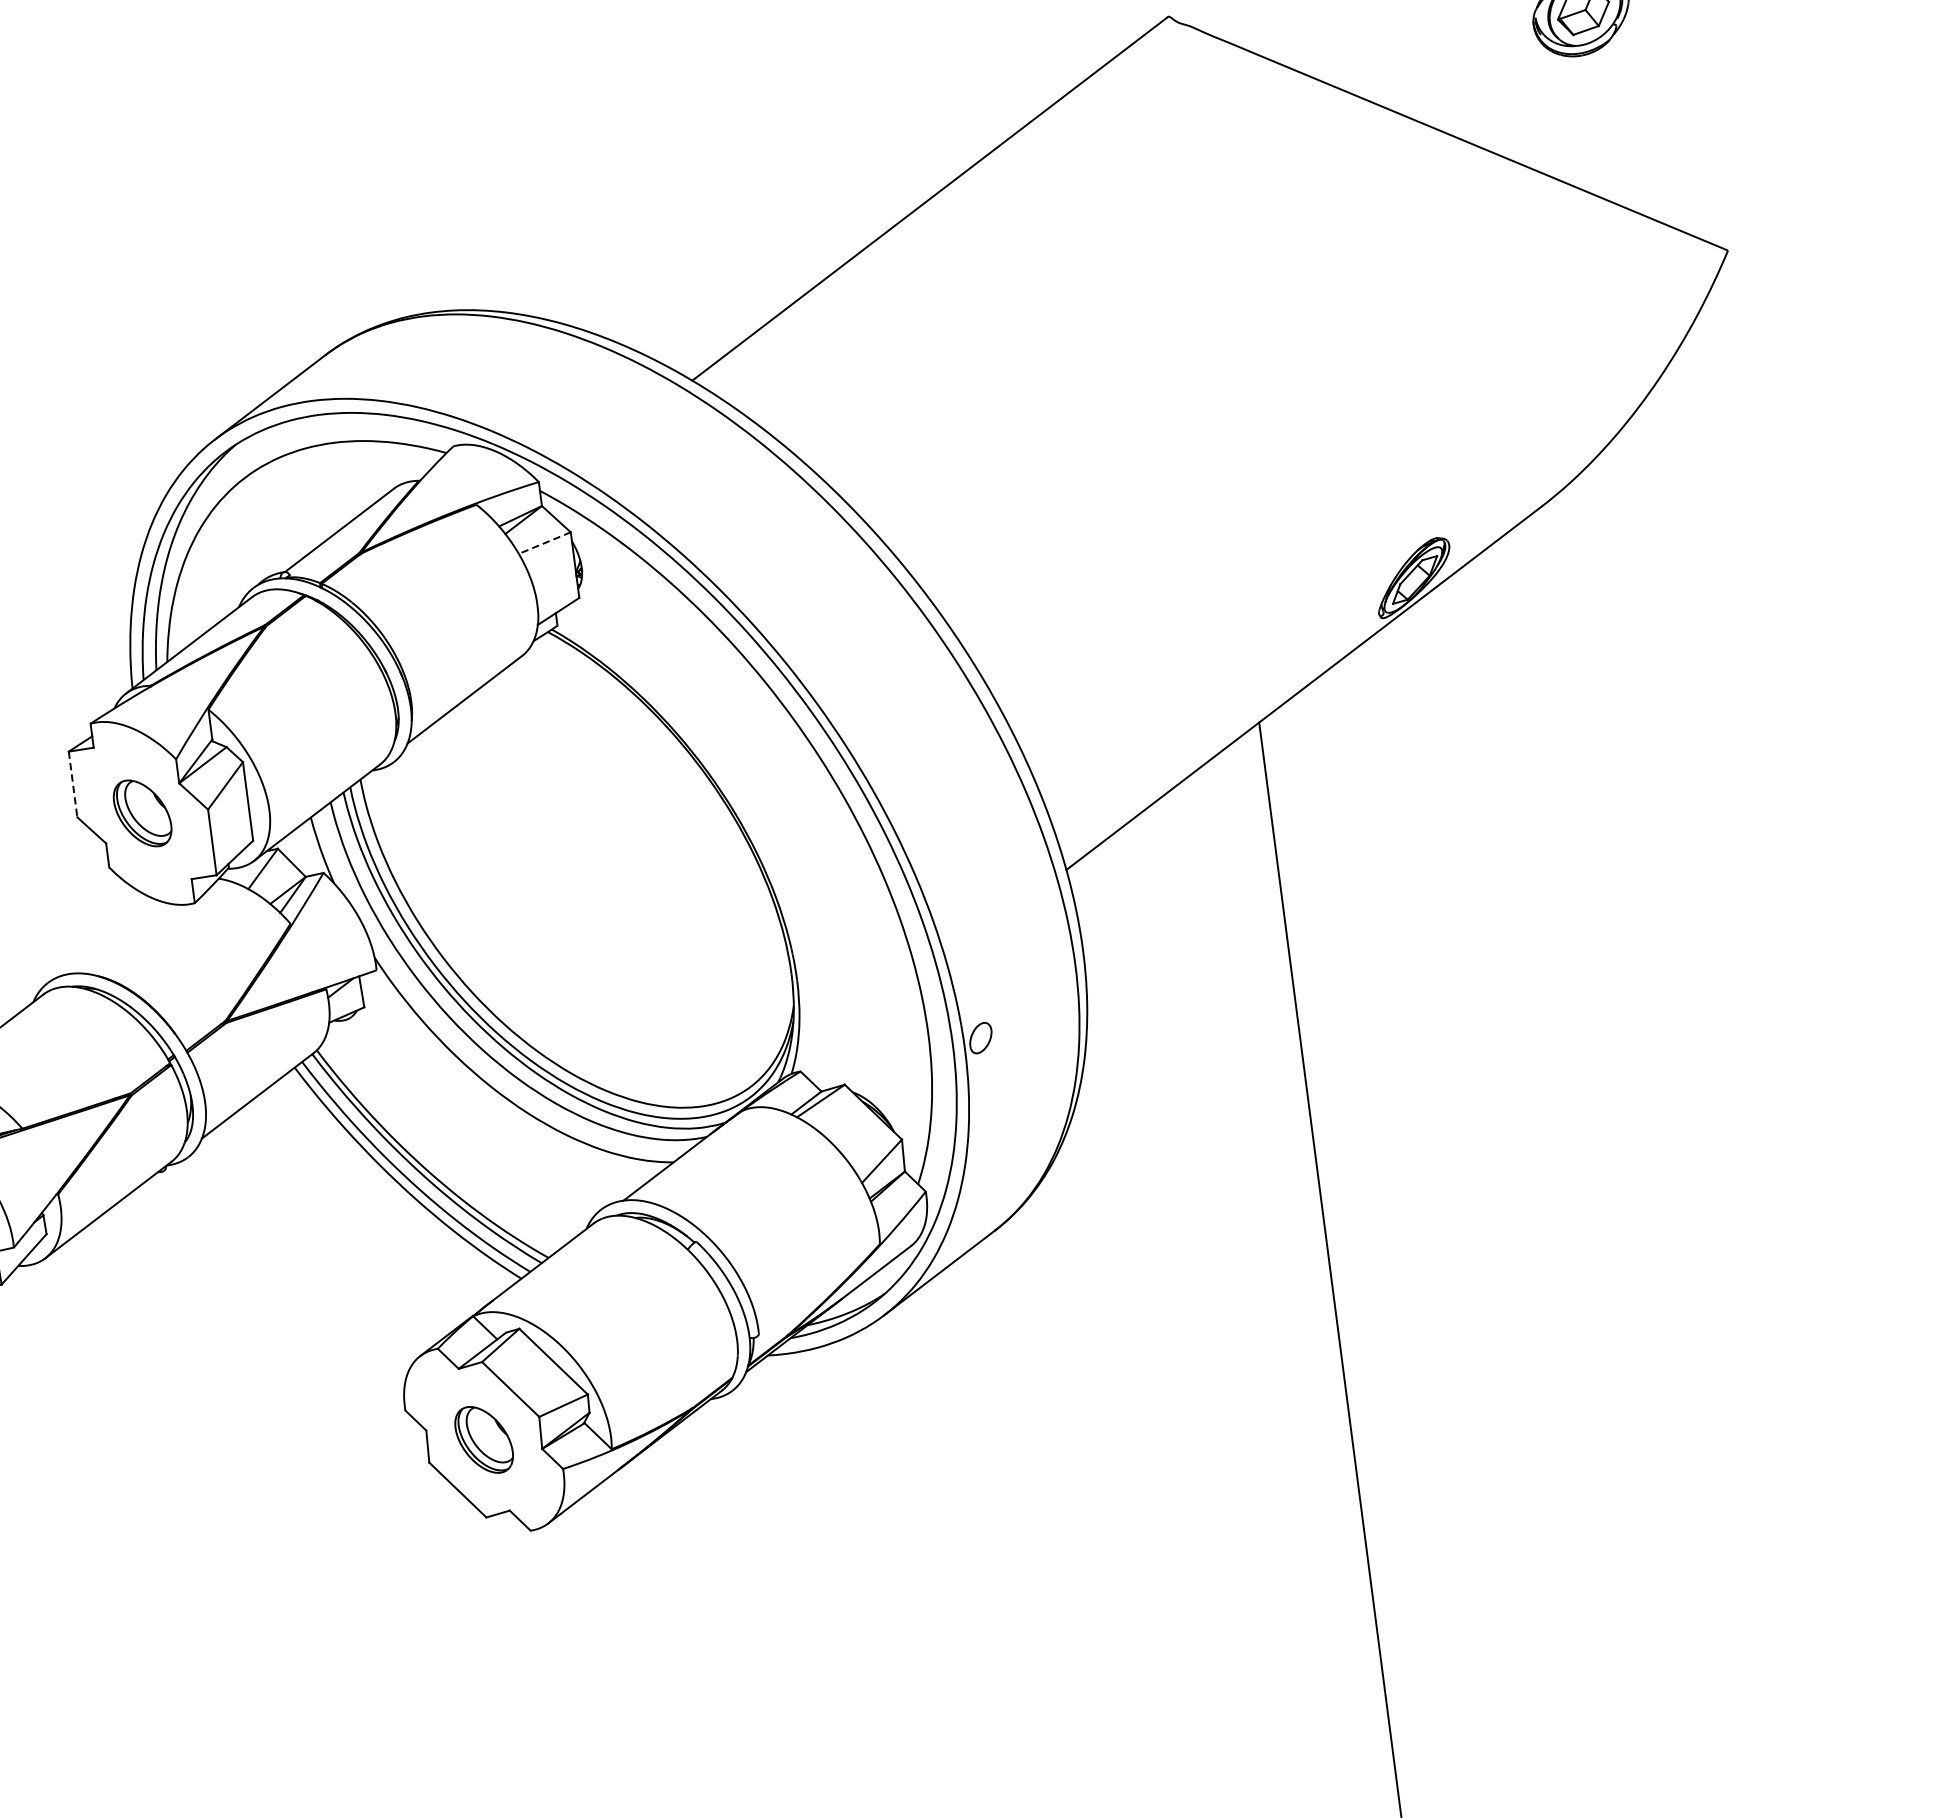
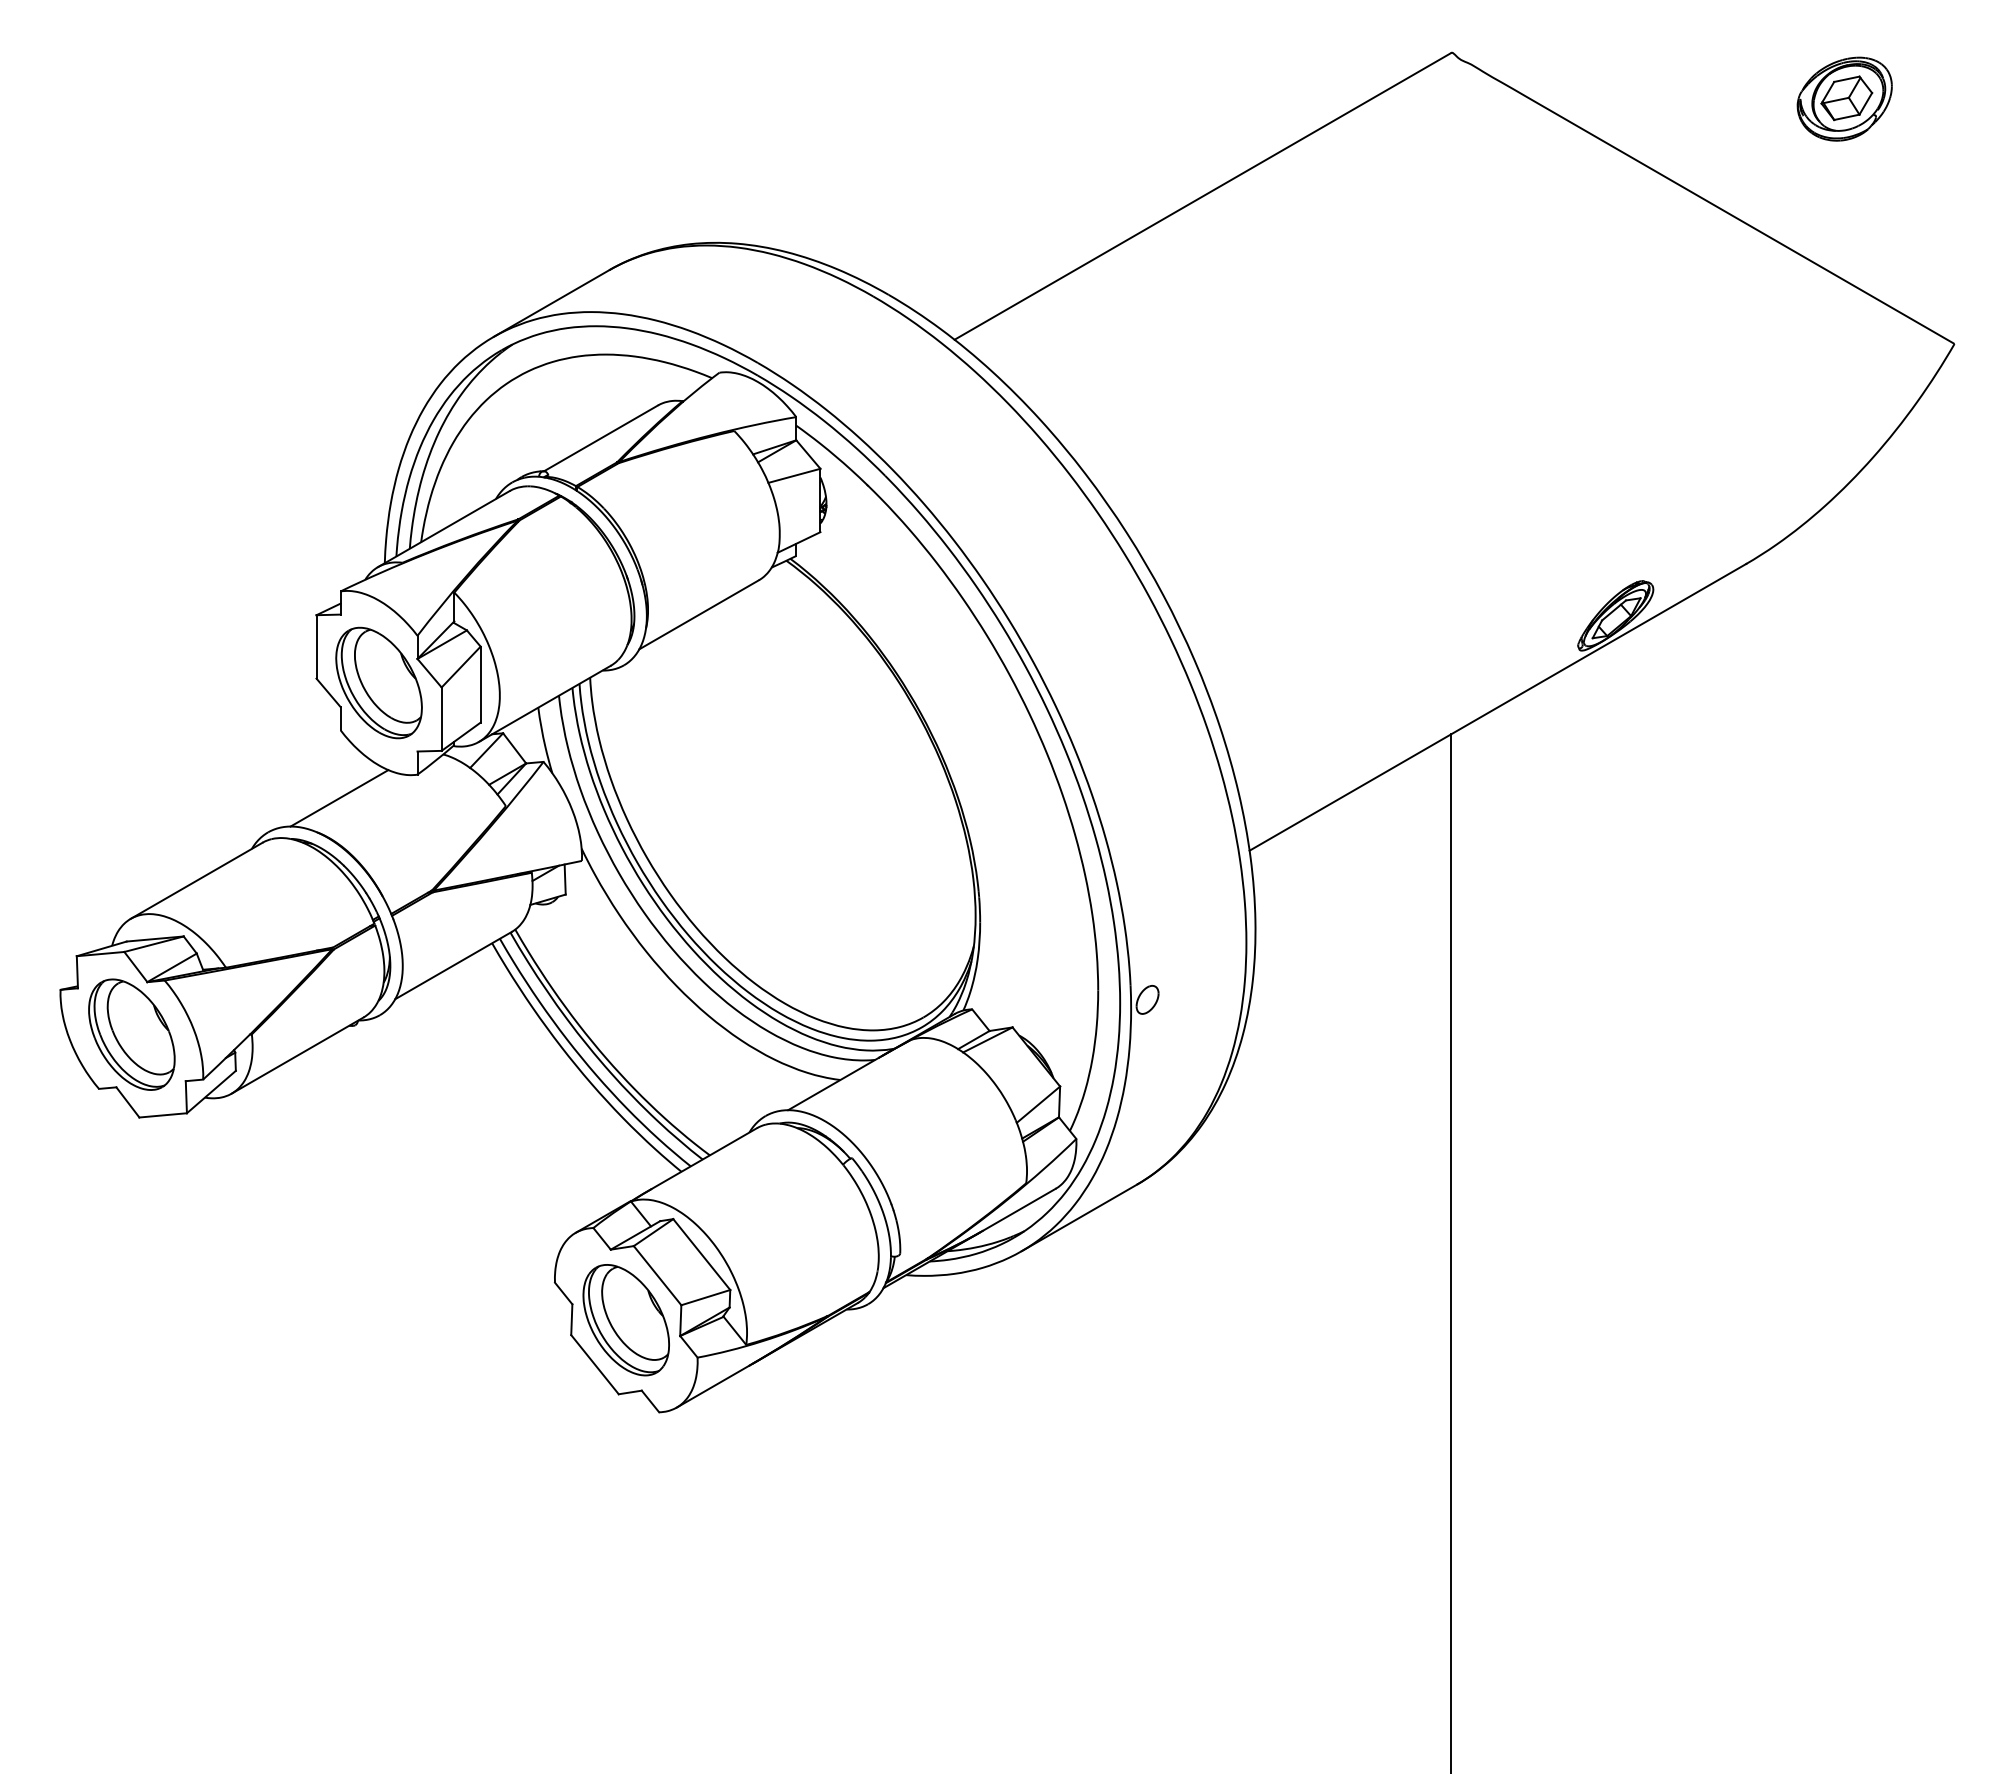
line: (544, 542) -> (794, 475), dashed -> solid
line: (73, 784) -> (316, 646), dashed -> solid
part: (142, 812) -> (378, 682), size x1.67
line: (117, 938) -> (339, 798), added
part: (483, 1440) -> (625, 1320), size x1.67

